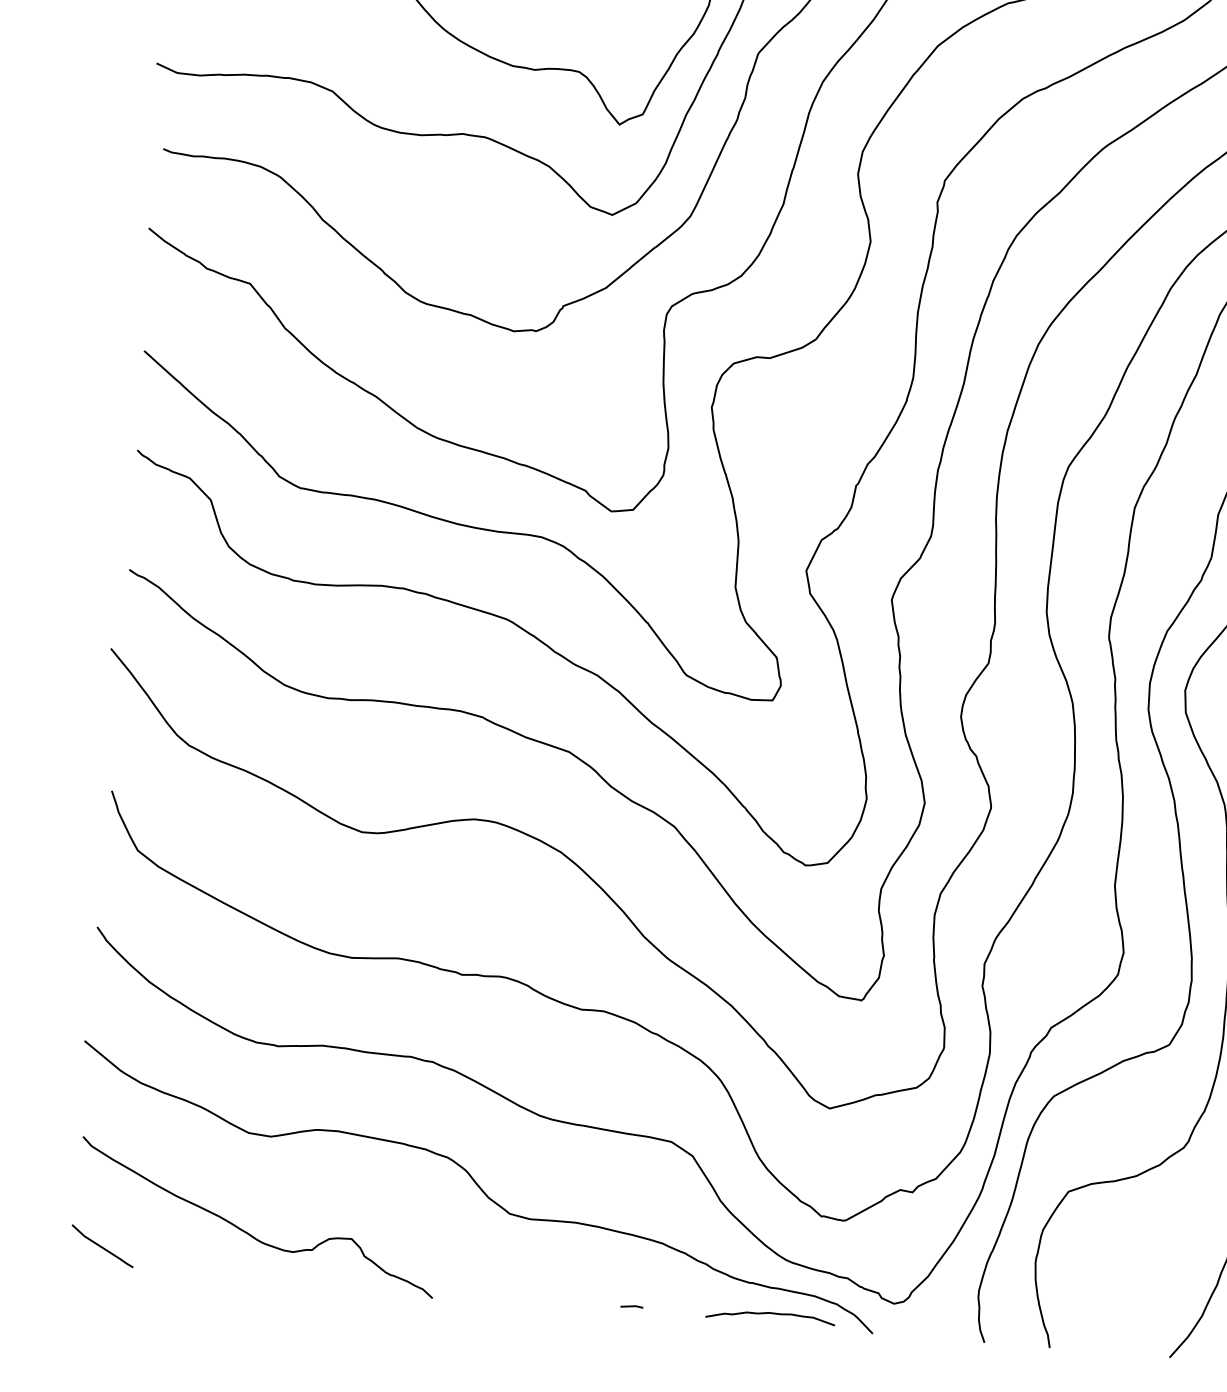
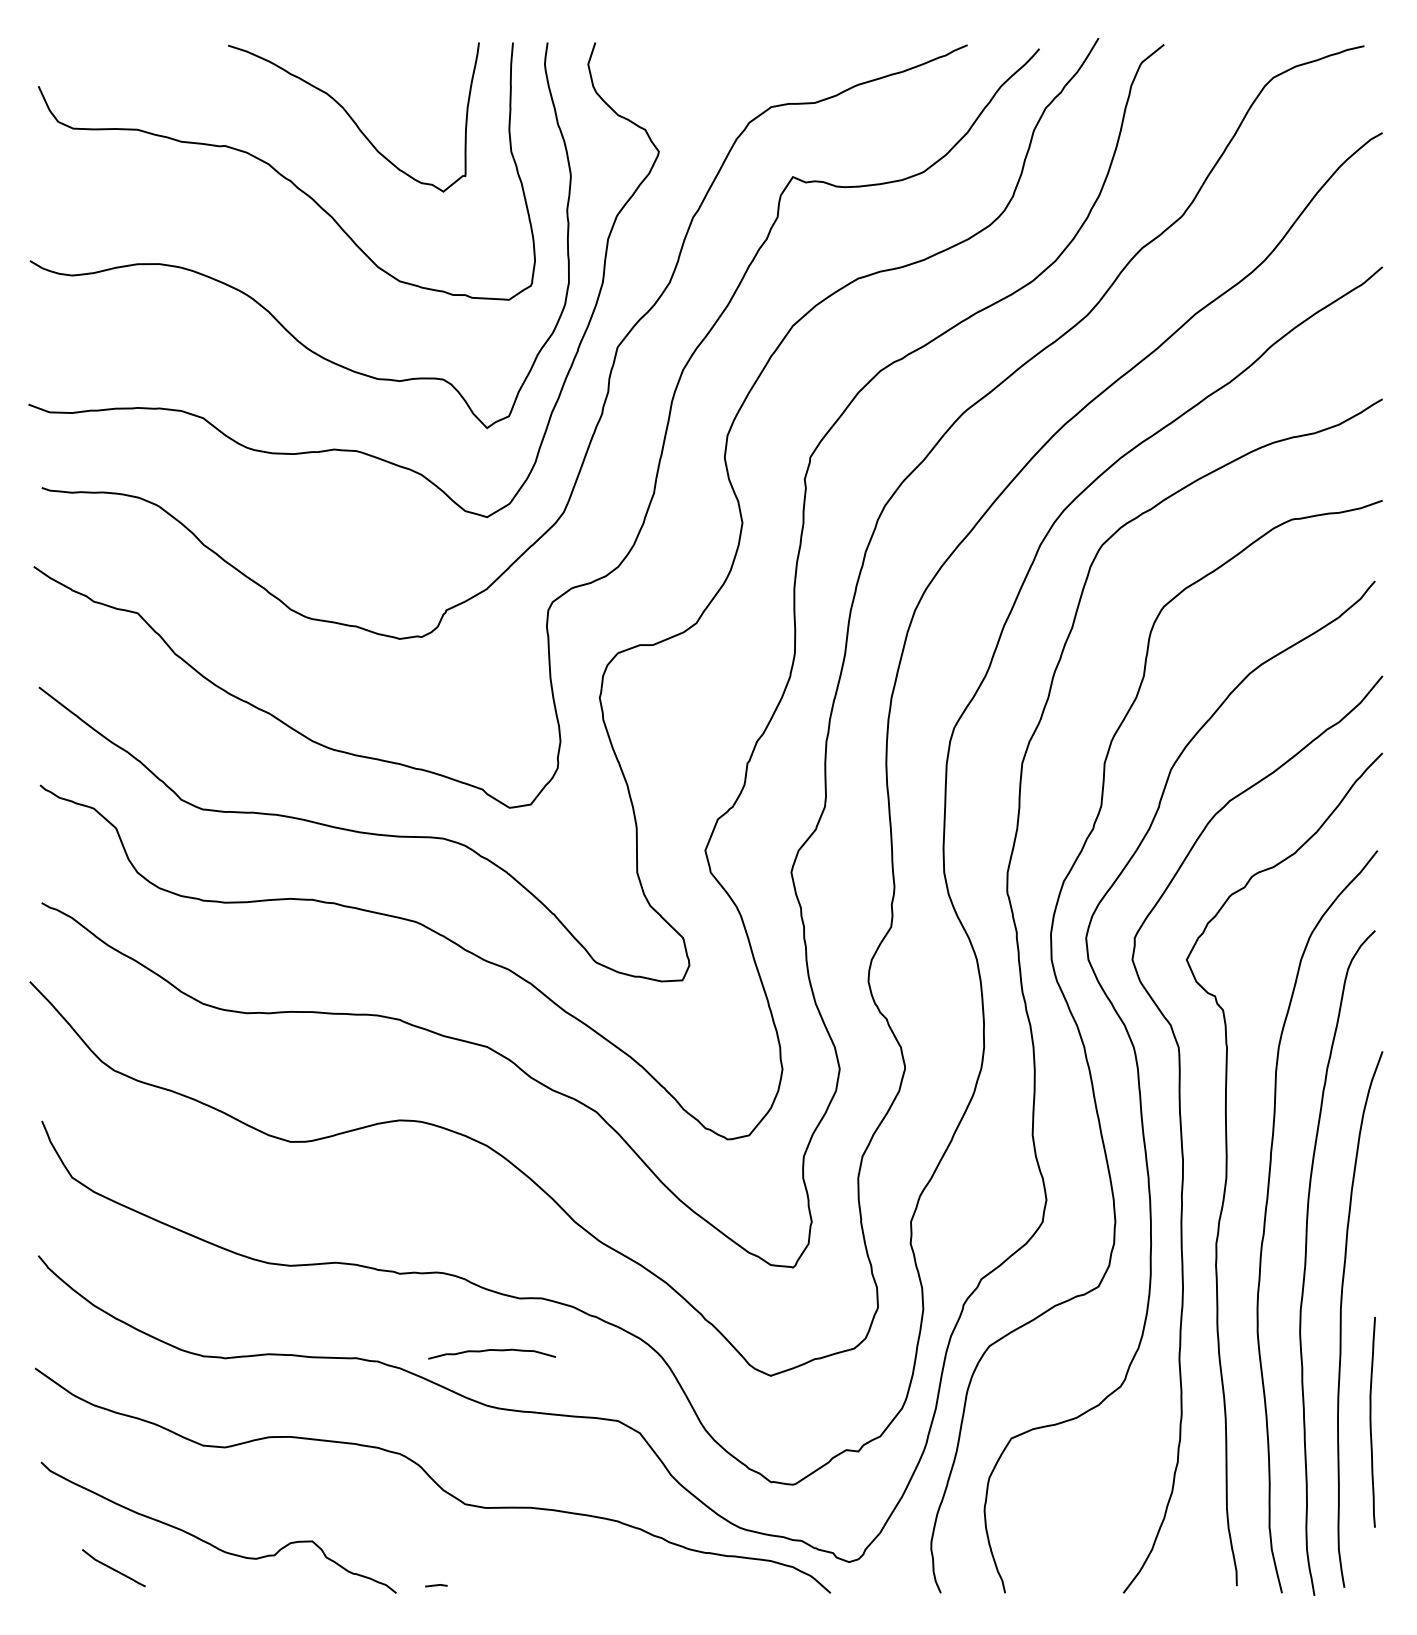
line: (102, 1246) -> (113, 1568), moved
line: (632, 1306) -> (436, 1585), moved
curve: (770, 1313) -> (491, 1350), moved

